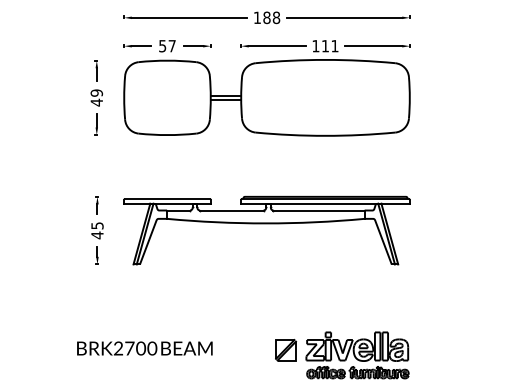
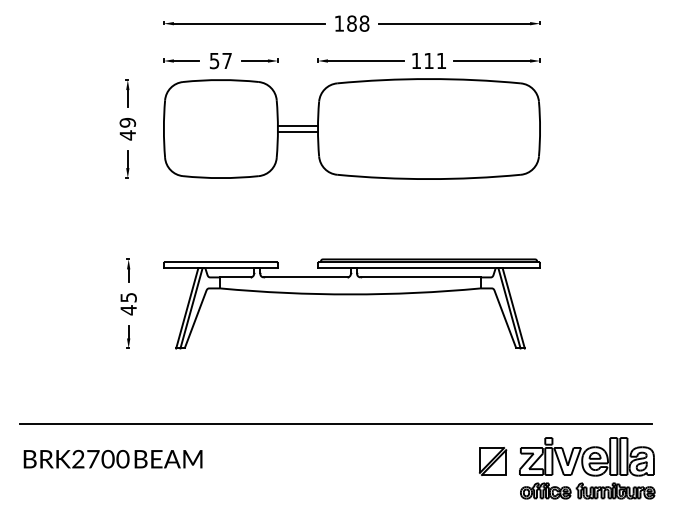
line: (254, 321) -> (335, 423), added
text: (144, 348) -> (112, 459), moved
part: (342, 355) -> (567, 468), moved

